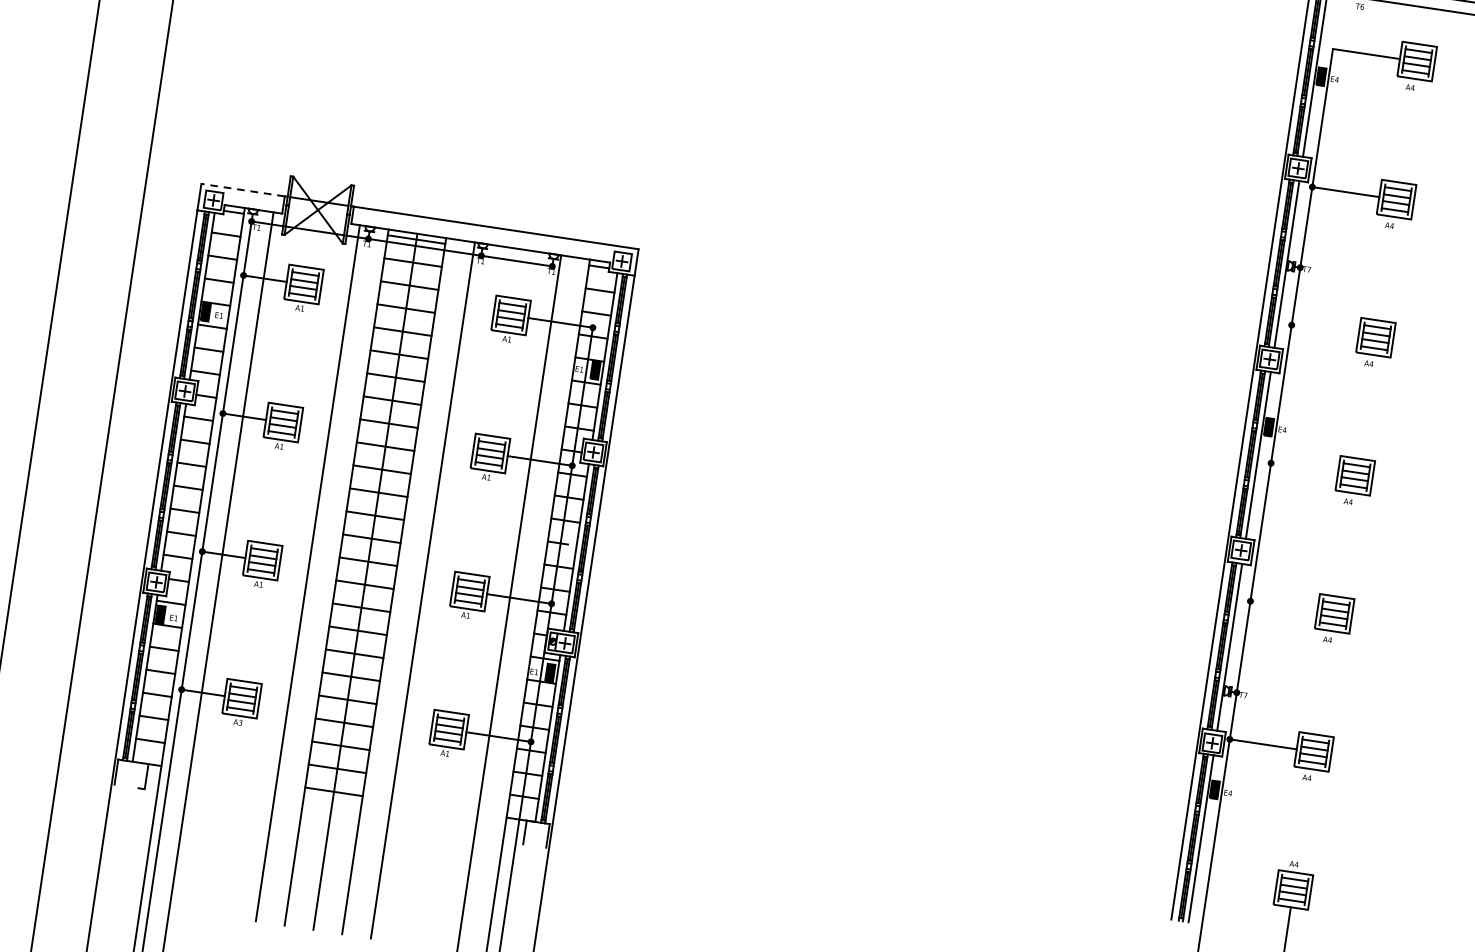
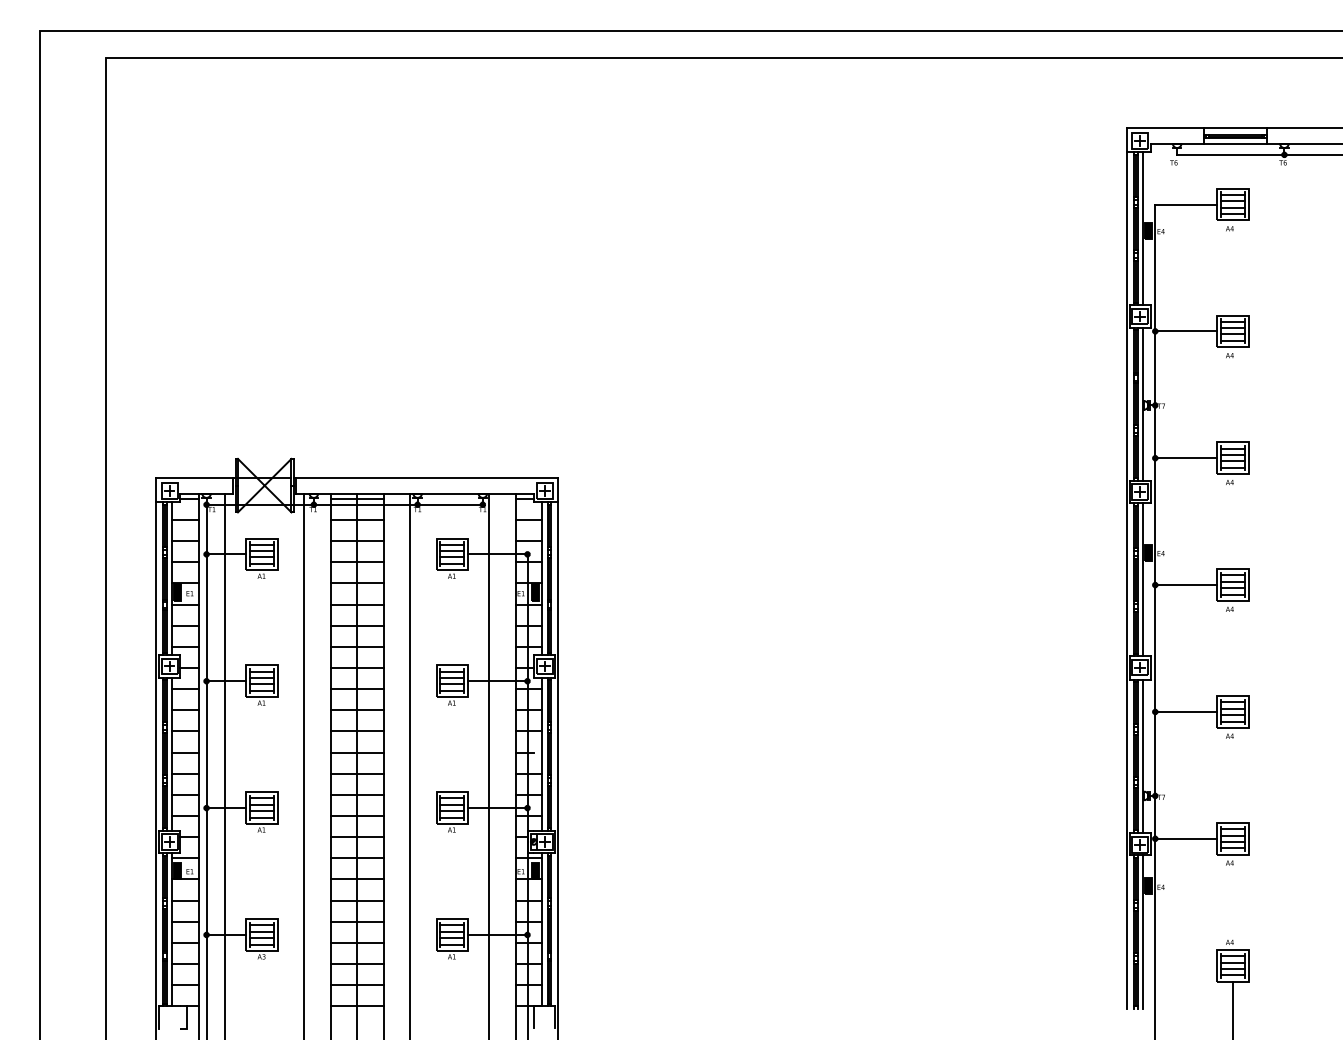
line: (242, 189) -> (194, 477), dashed -> solid
line: (1324, 330) -> (1185, 458), added
line: (1303, 468) -> (1185, 585), added
line: (1283, 605) -> (1185, 711), added

